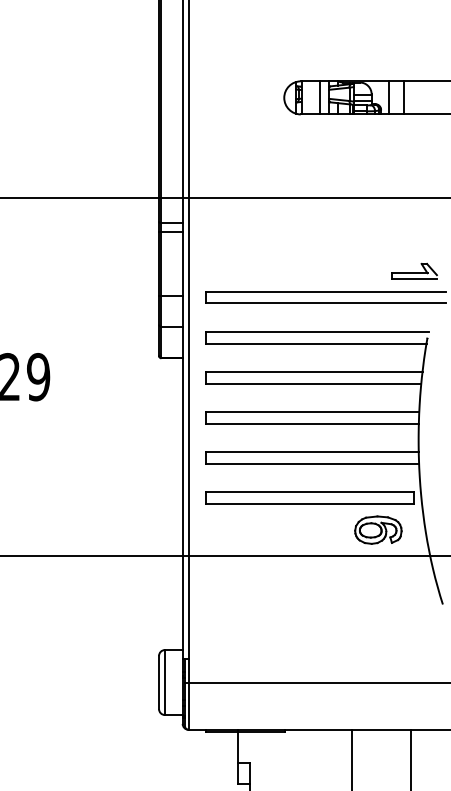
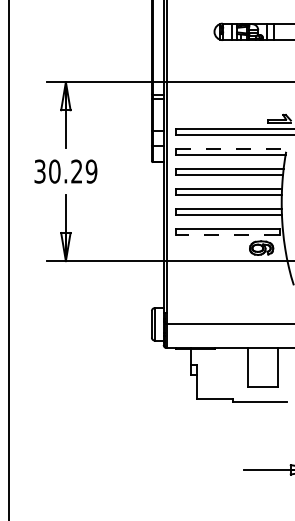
line: (318, 330) -> (231, 148), solid -> dashed
line: (310, 504) -> (227, 235), solid -> dashed

